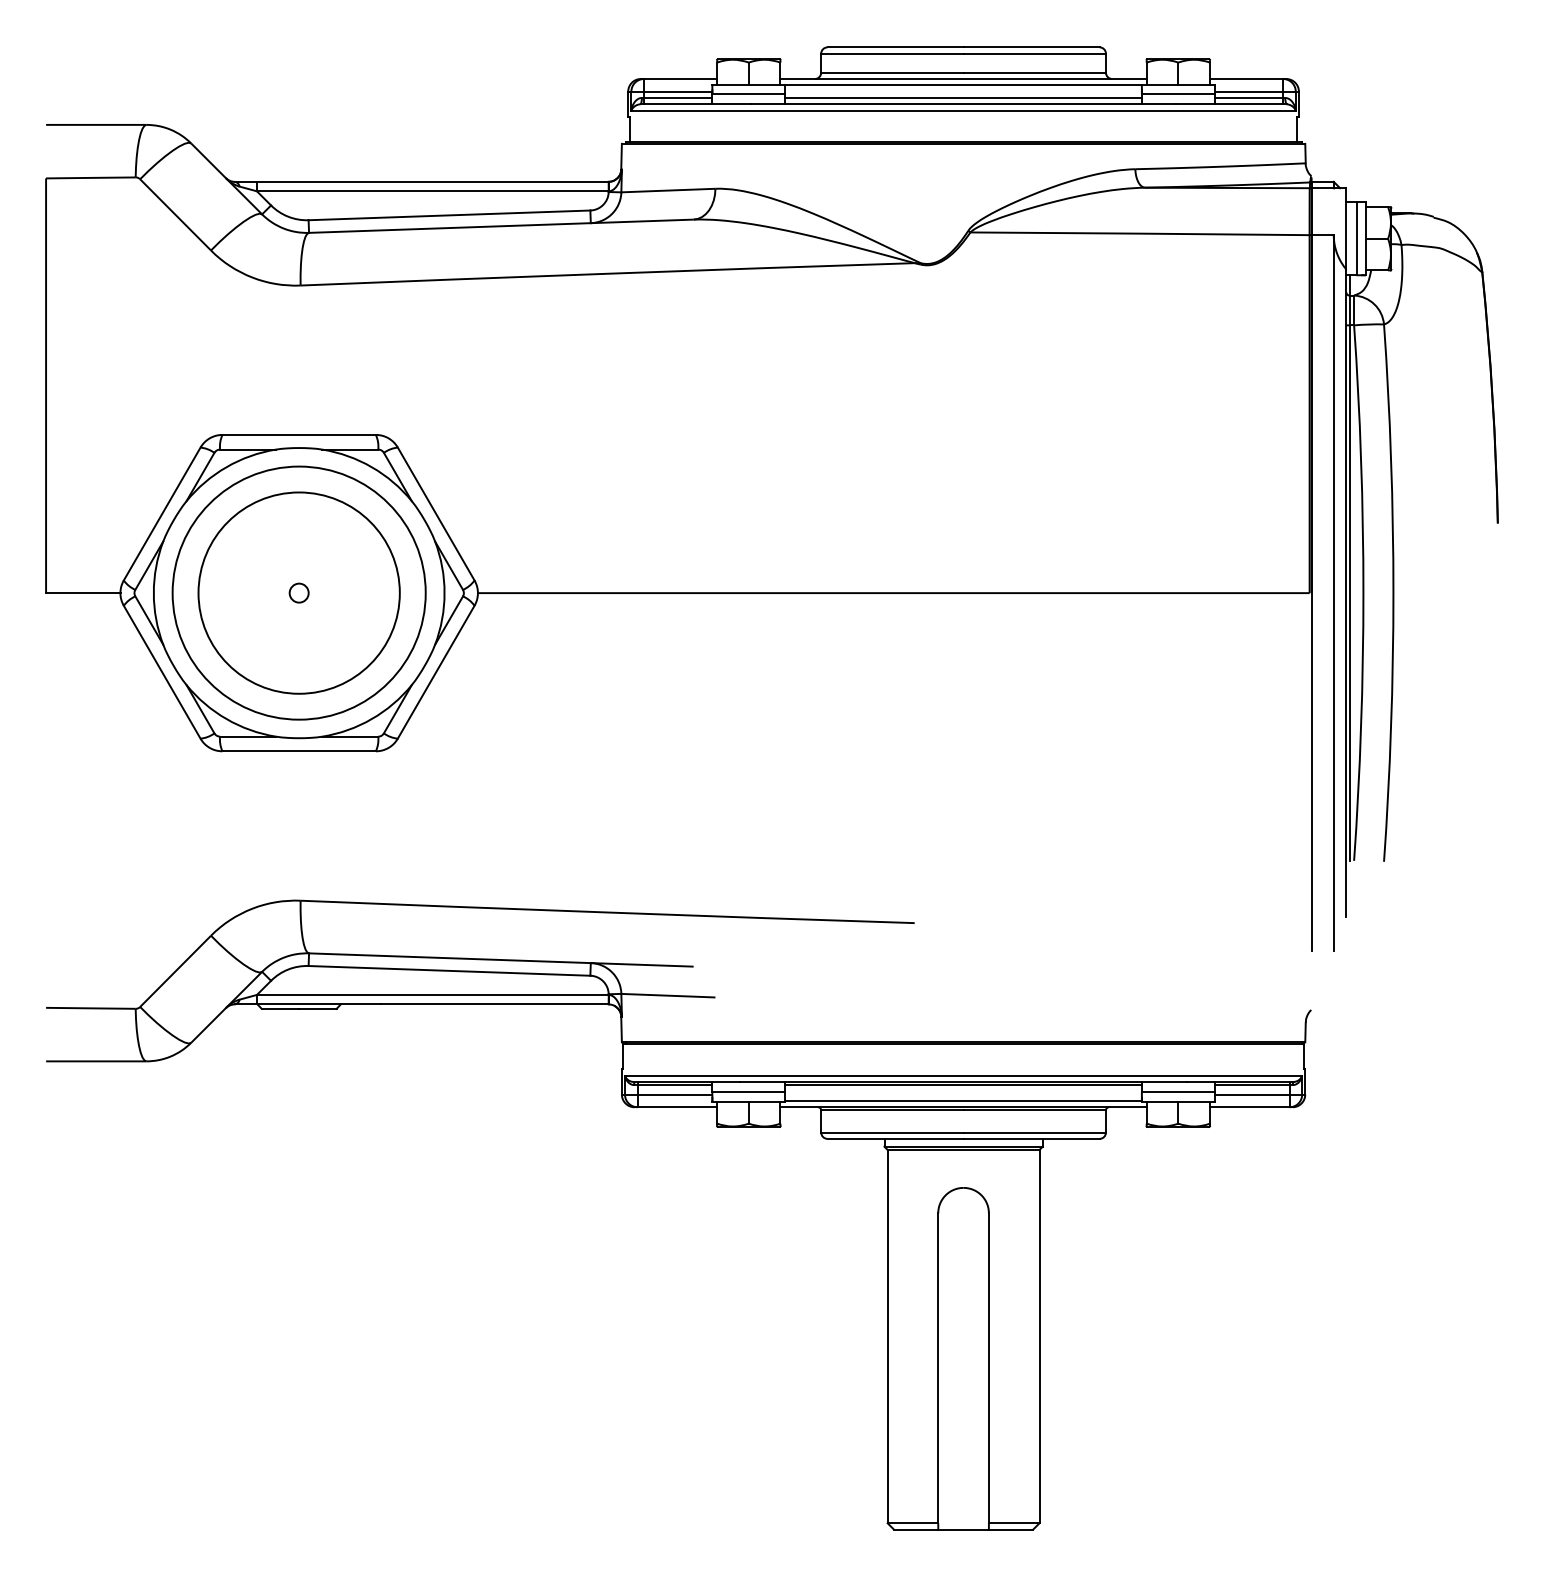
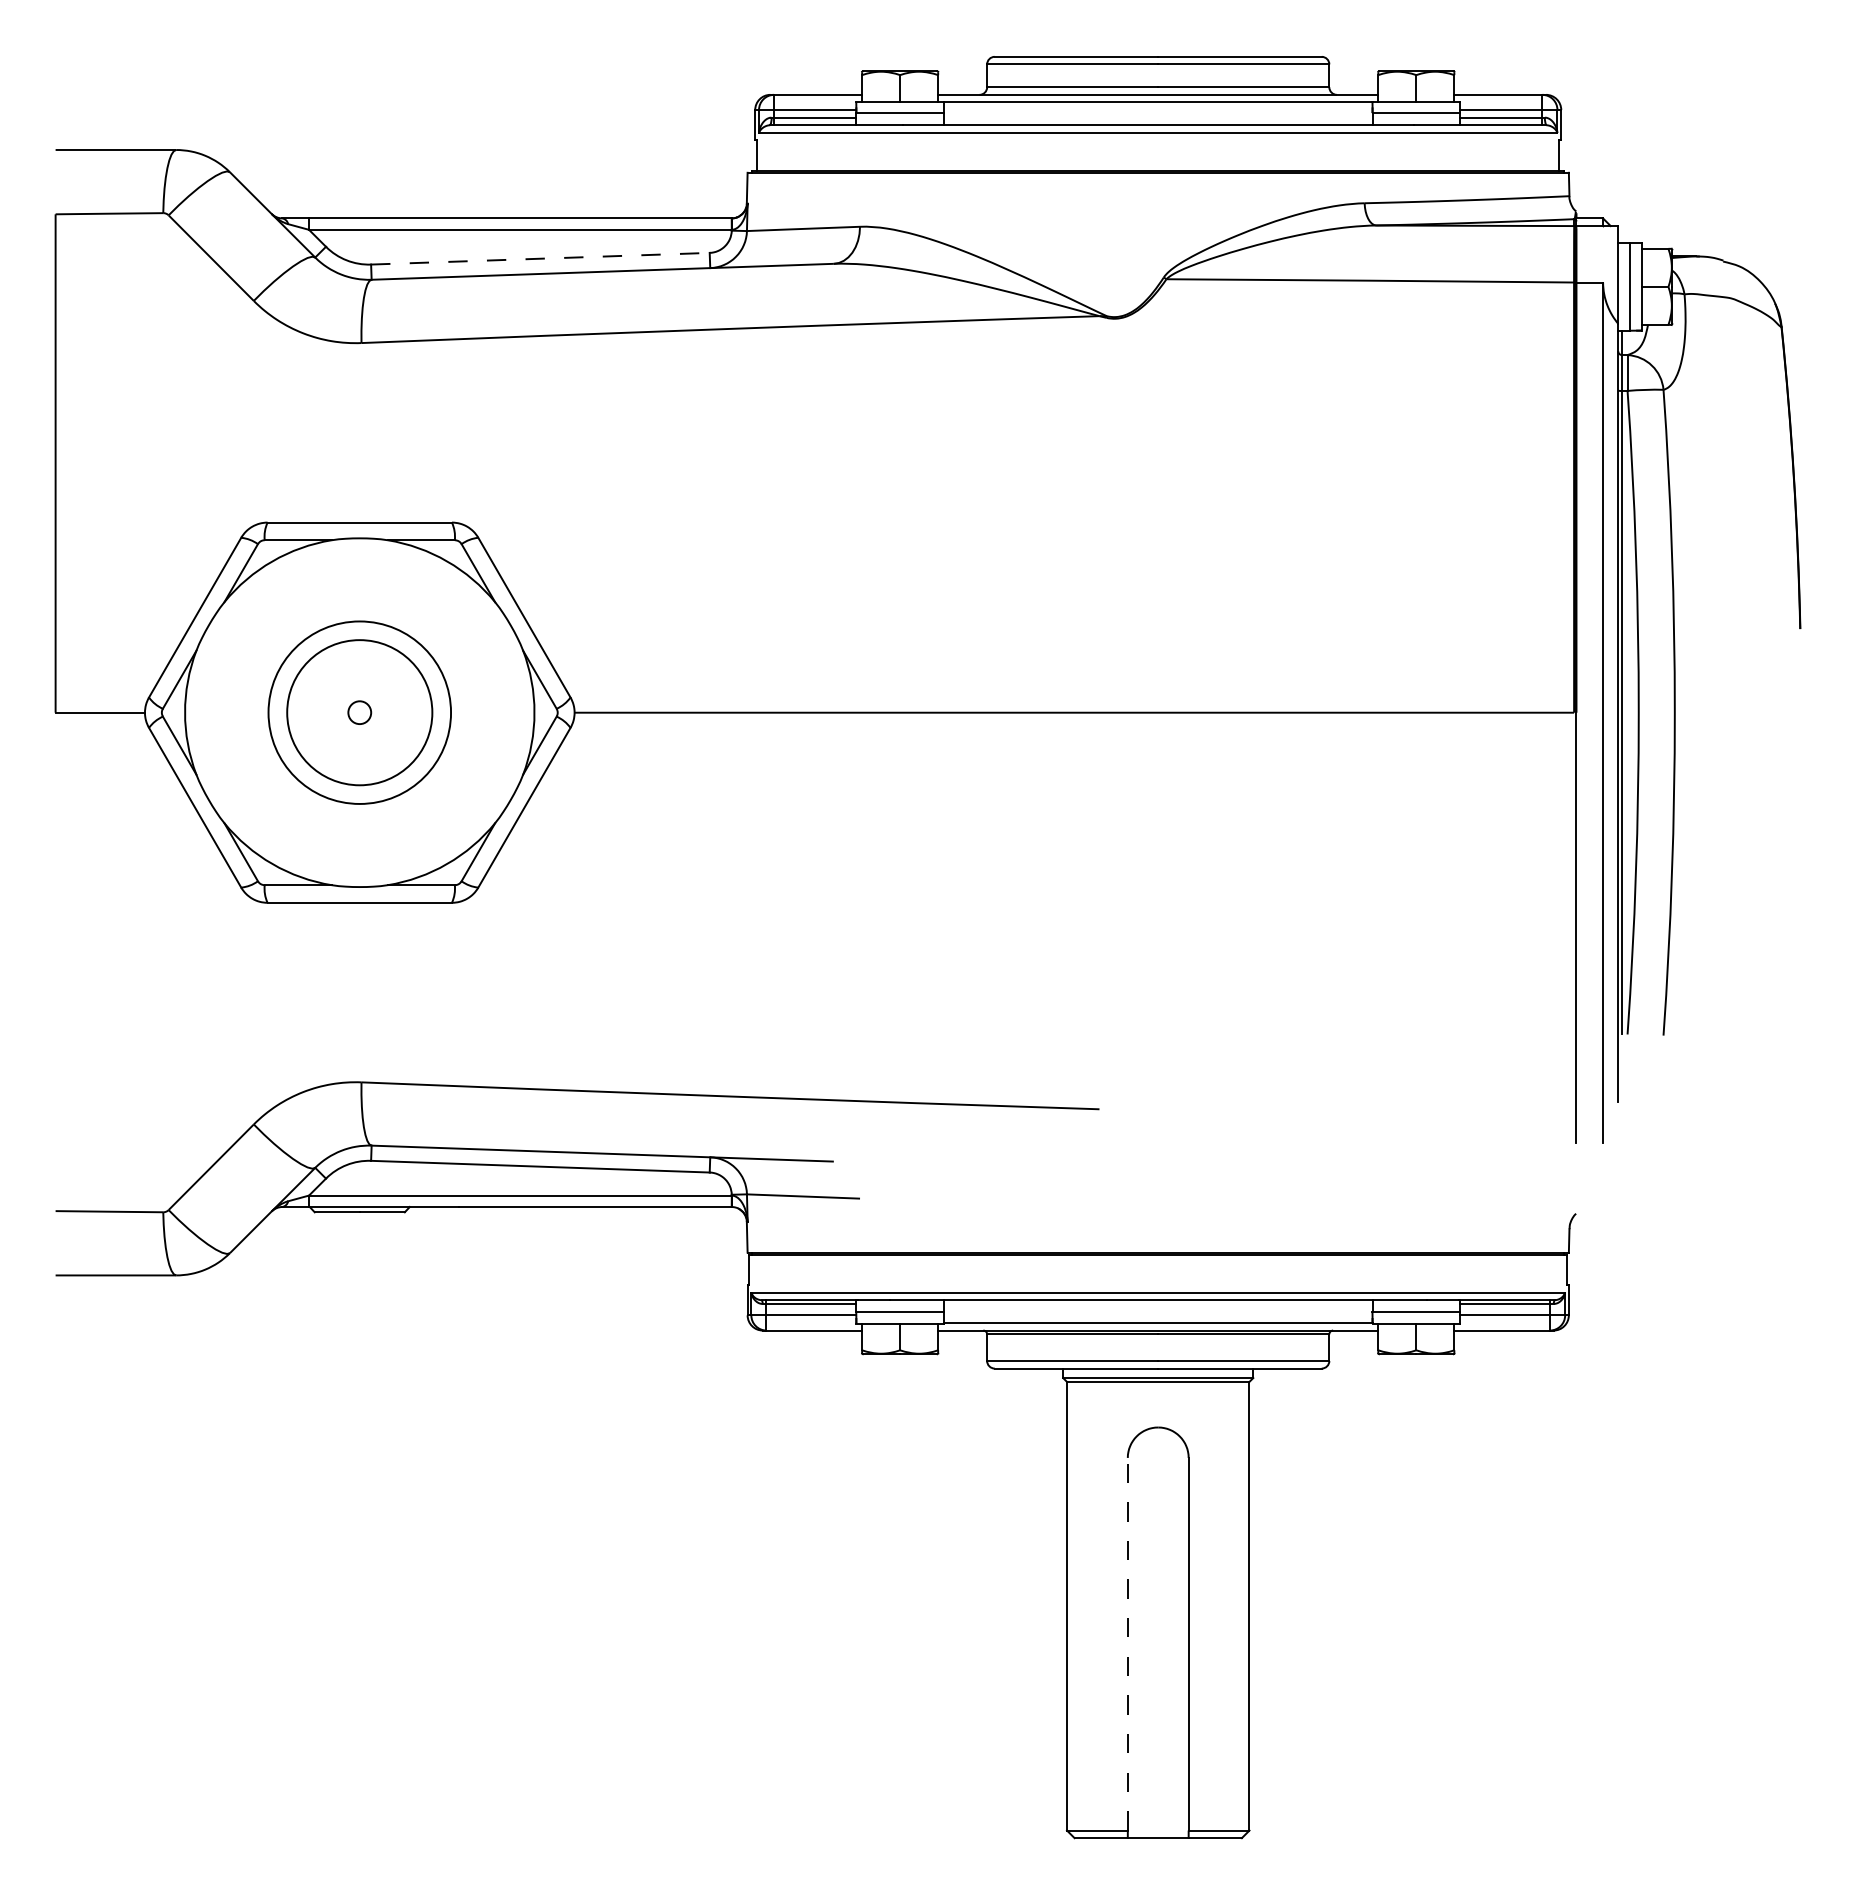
line: (962, 97) -> (1157, 117), removed
line: (449, 215) -> (540, 258), solid -> dashed
circle: (298, 592) -> (359, 712), size x0.6
circle: (298, 592) -> (359, 712), size x0.6
line: (962, 1084) -> (1157, 1303), removed
line: (938, 1367) -> (1127, 1643), solid -> dashed

